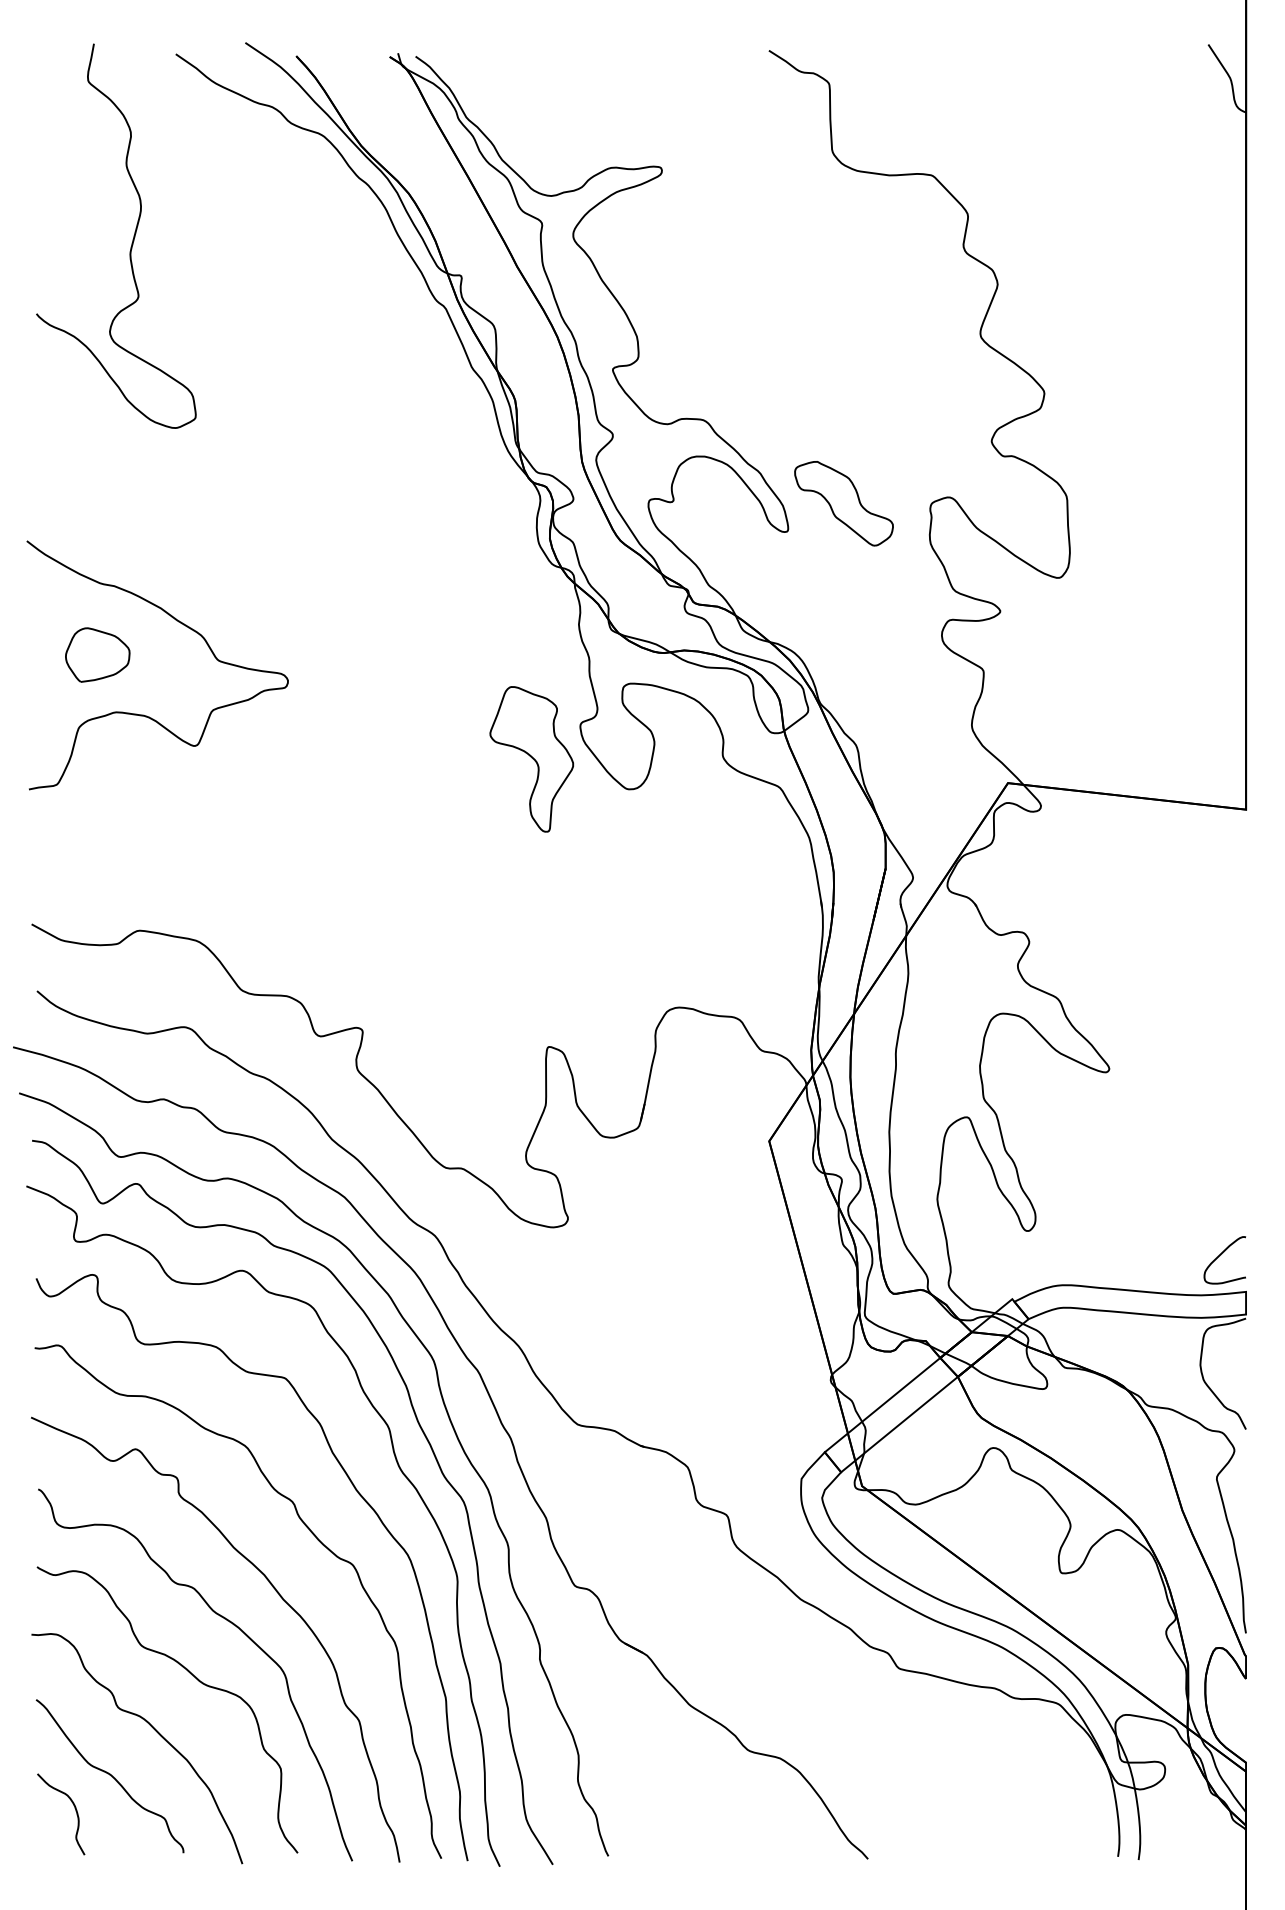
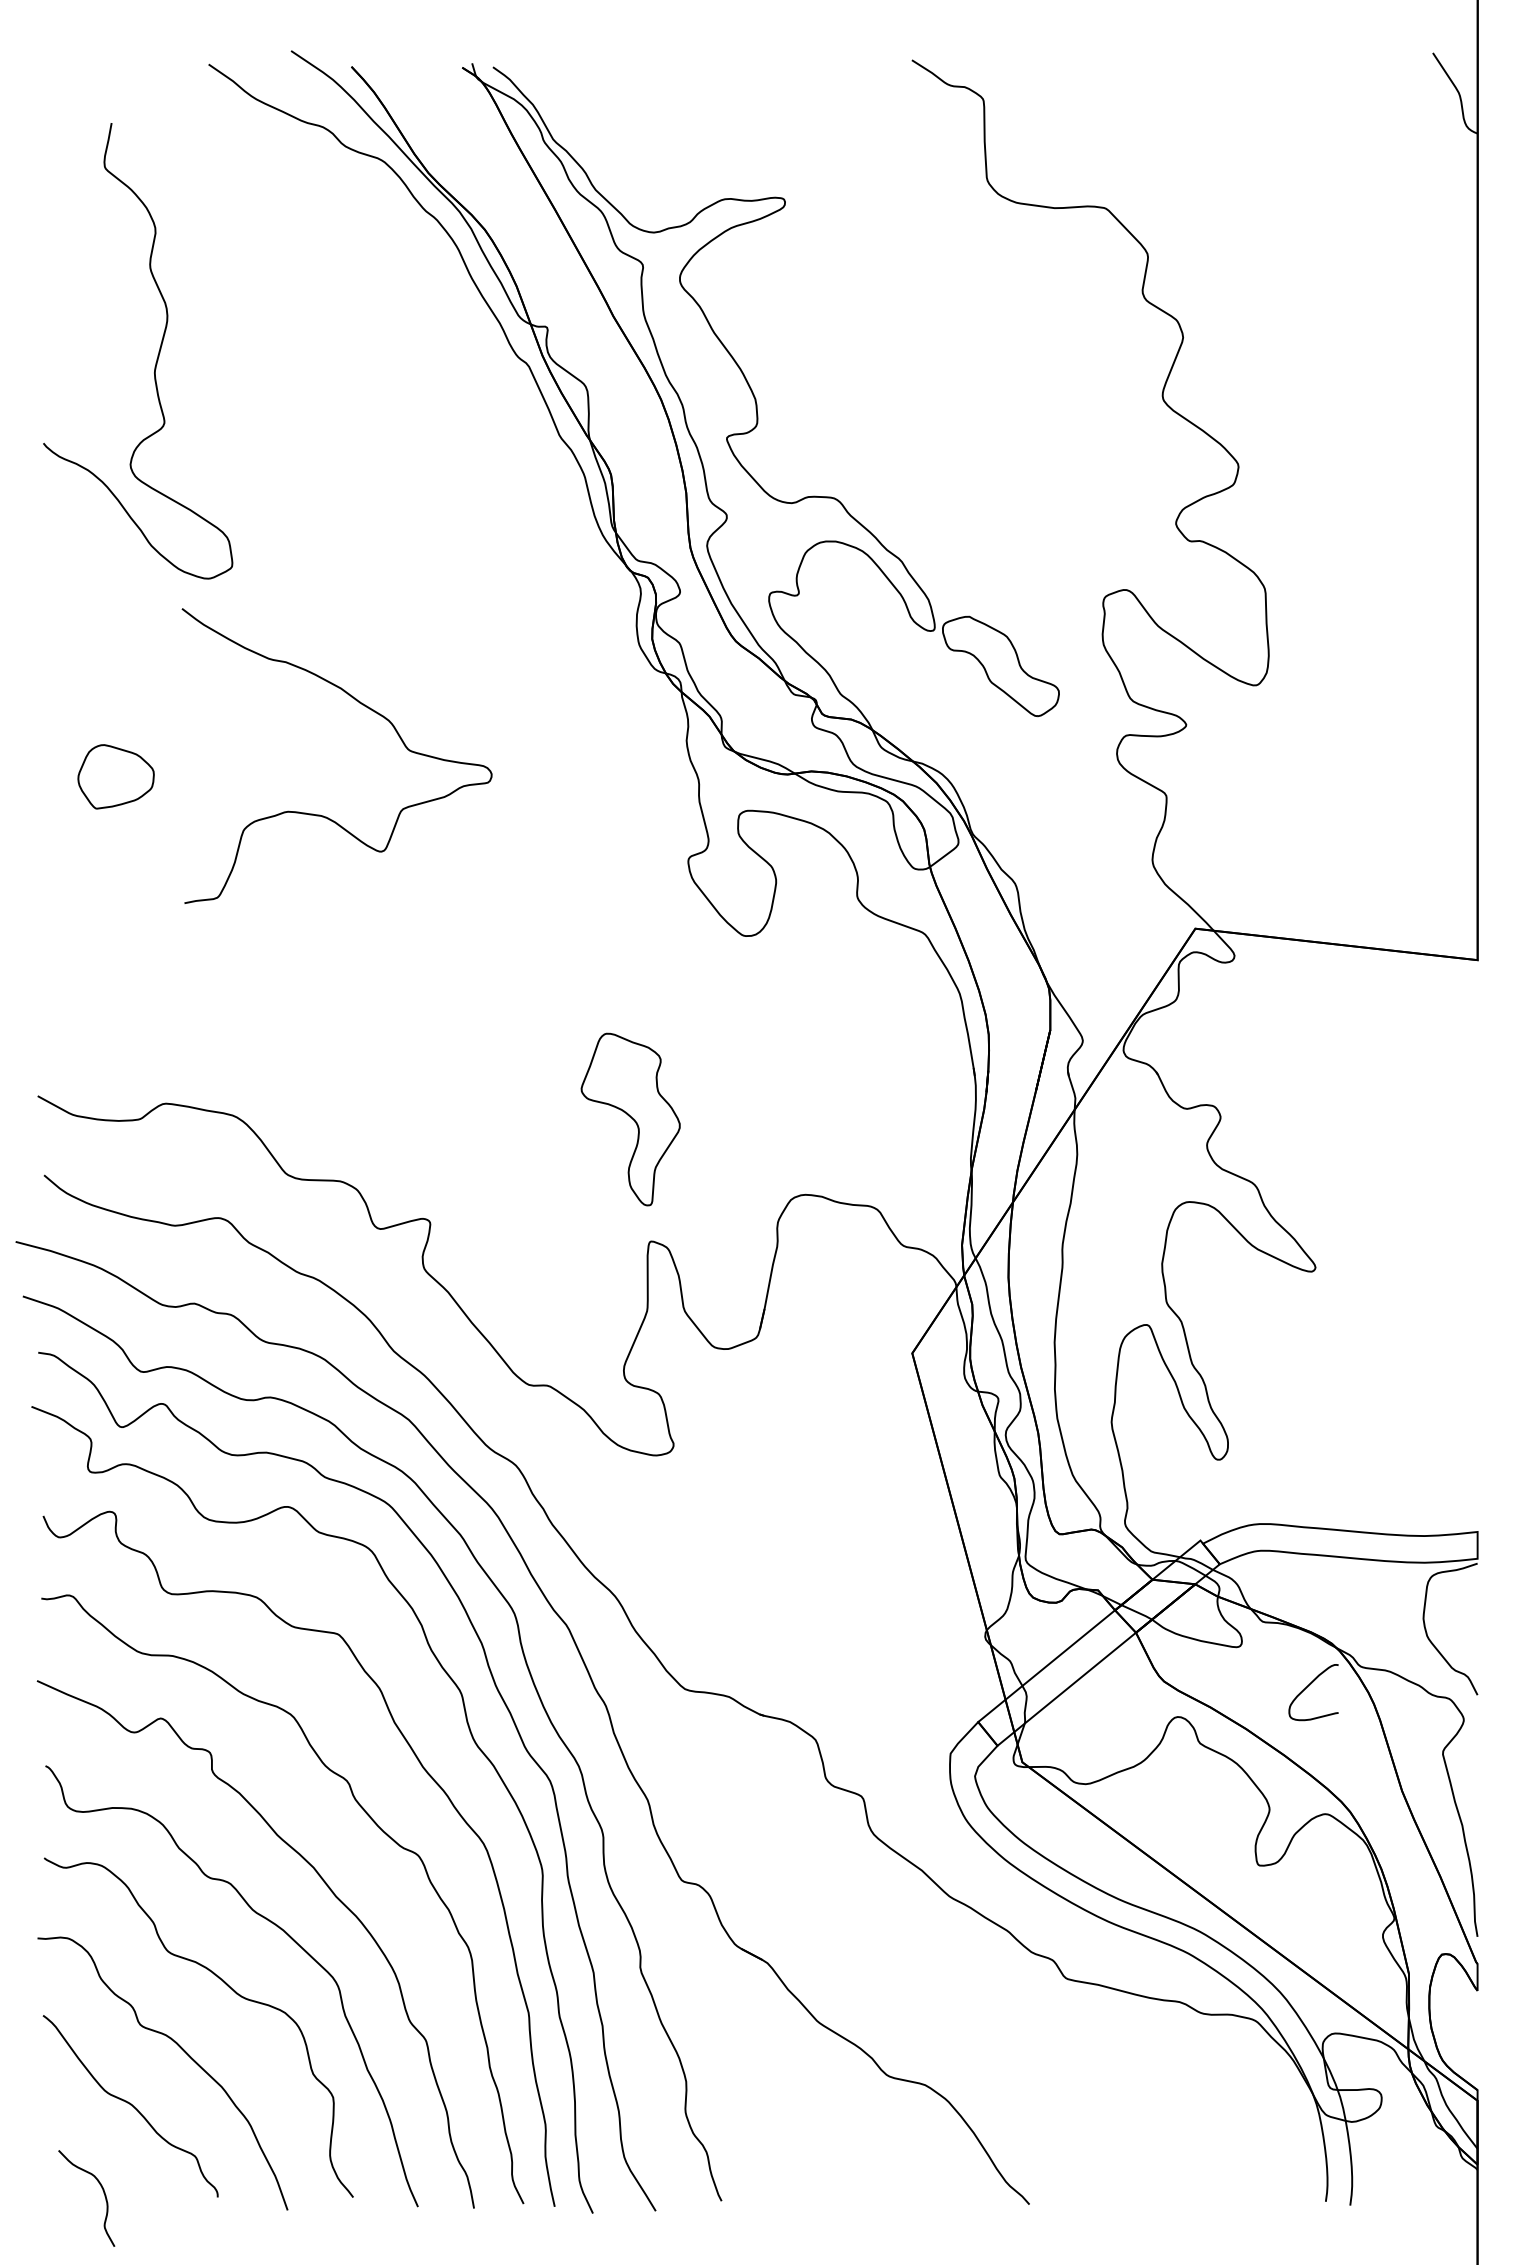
curve: (131, 242) -> (156, 358), moved
part: (843, 503) -> (1000, 666), moved
curve: (183, 625) -> (367, 708), moved
part: (531, 759) -> (630, 1119), moved
curve: (1220, 1255) -> (1308, 1686), moved
curve: (75, 1810) -> (103, 2193), moved

